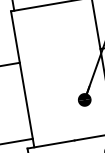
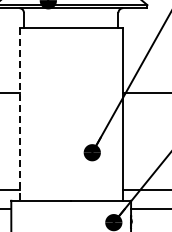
line: (22, 79) -> (19, 114), solid -> dashed

